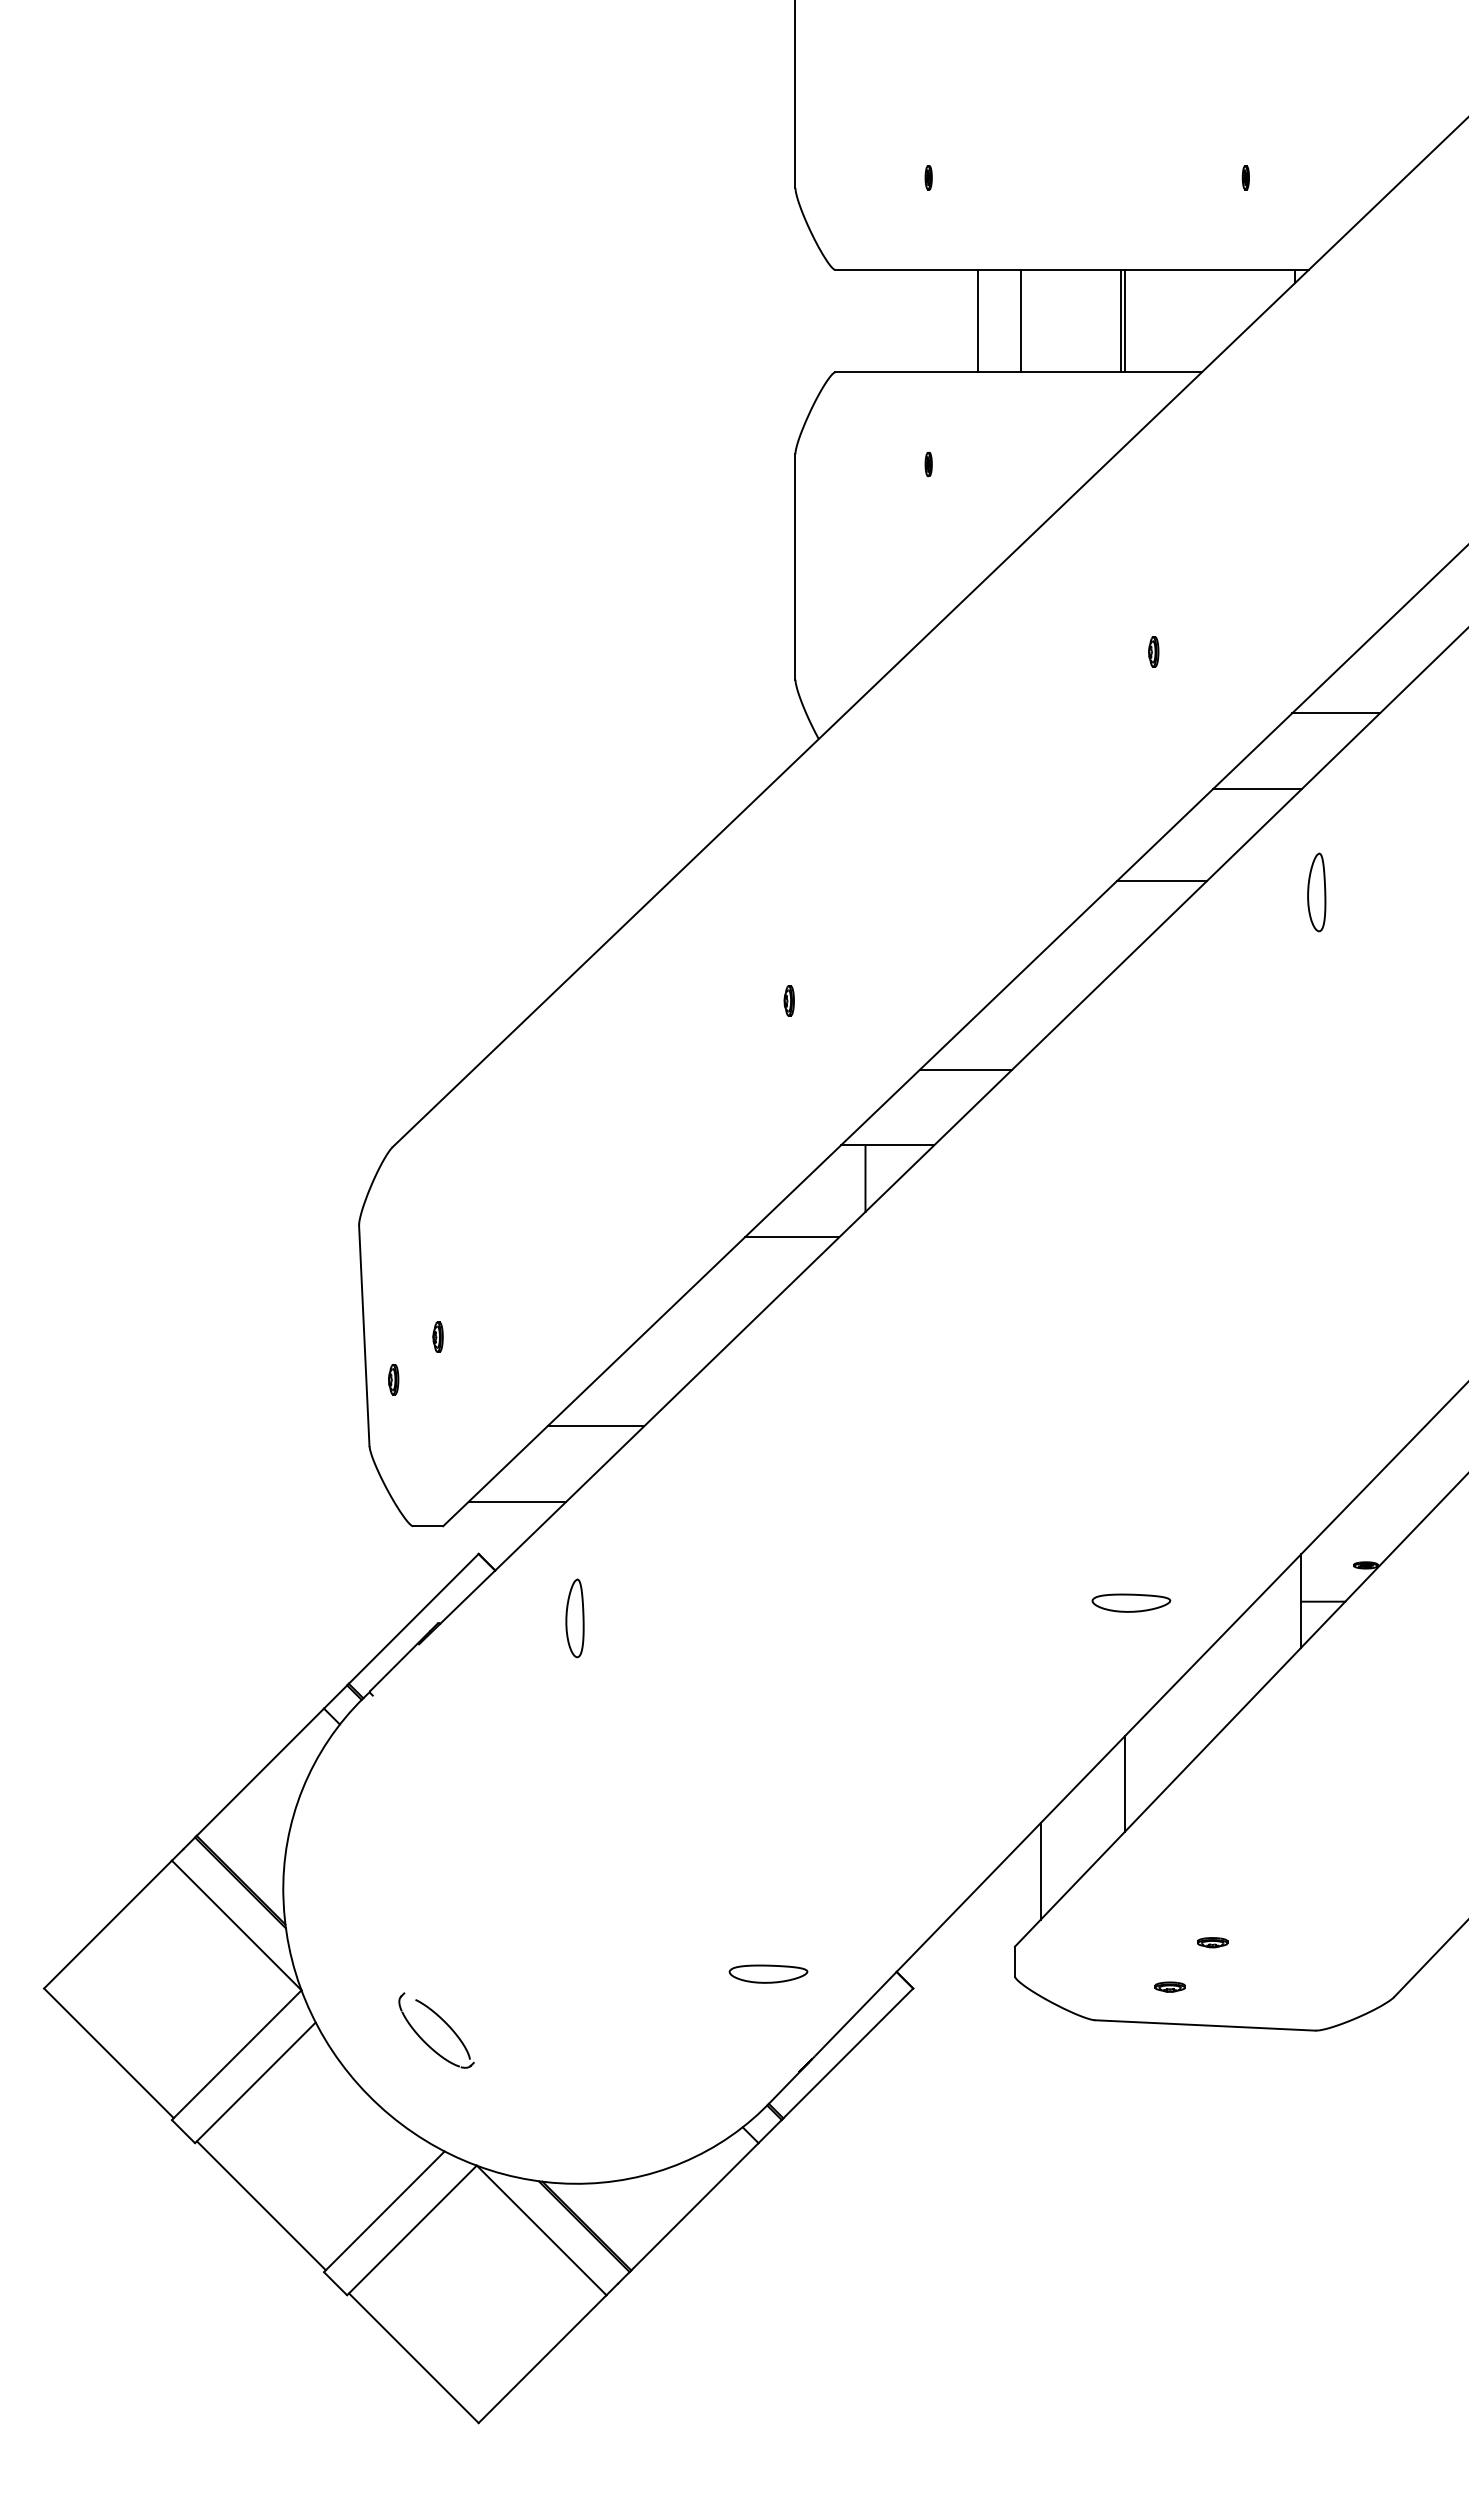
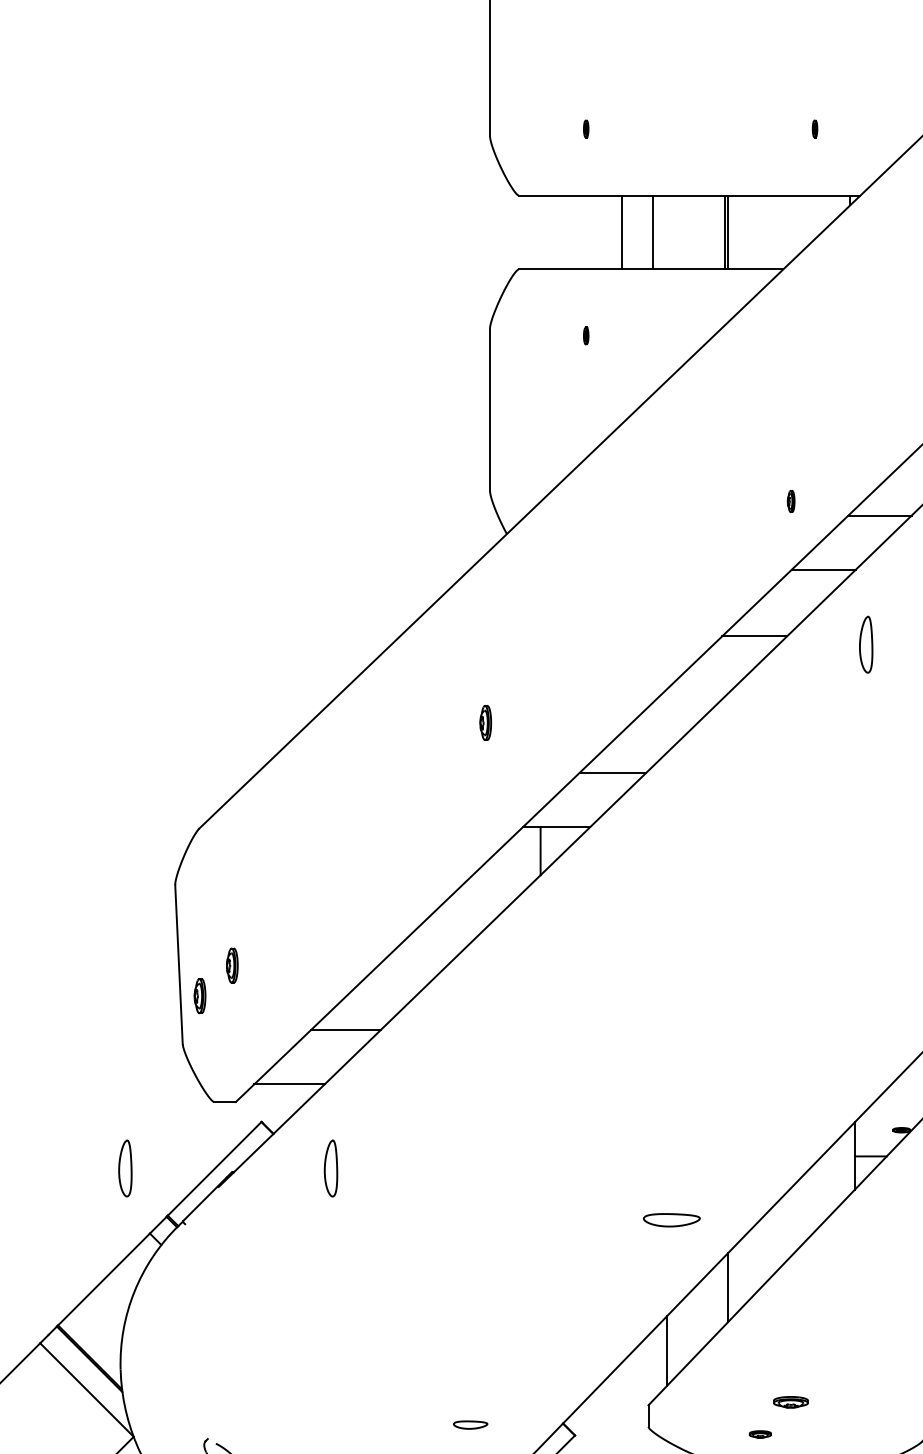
part: (1153, 651) -> (790, 501), moved
part: (788, 1000) -> (485, 722), size x1.6
line: (791, 1237) -> (487, 893), removed
part: (437, 1336) -> (231, 965), size x1.6
part: (393, 1379) -> (200, 996), size x1.6
part: (1131, 1602) -> (671, 1219), moved
part: (289, 1618) -> (125, 1168), added
part: (1212, 1942) -> (790, 1402), size x1.6
part: (768, 1973) -> (470, 1424), size x0.6

